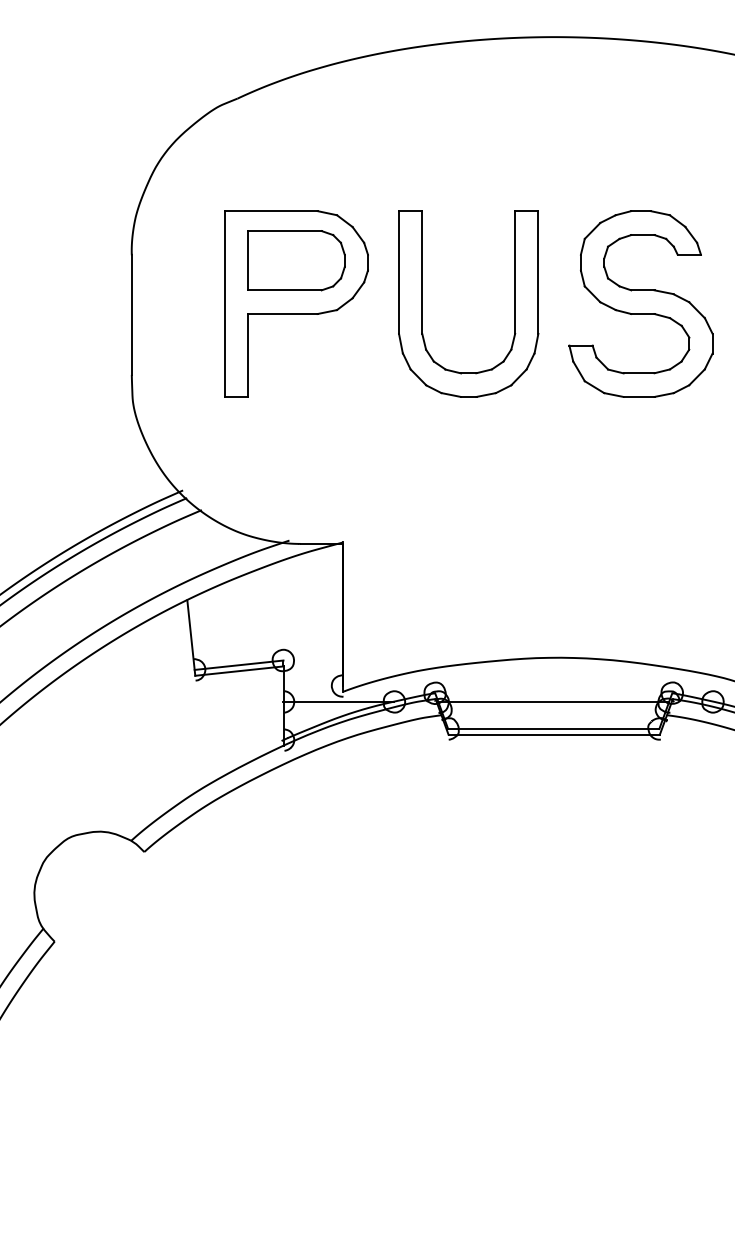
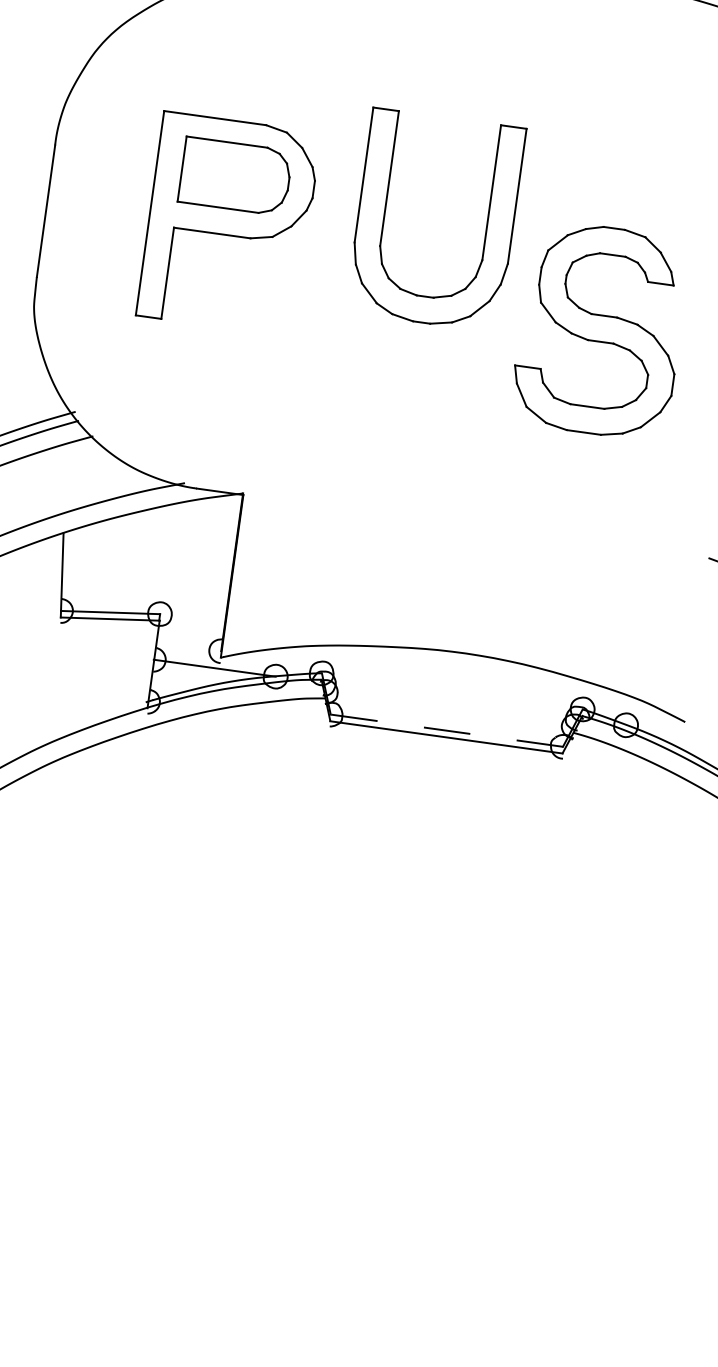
part: (422, 303) -> (385, 212), moved
part: (640, 303) -> (599, 329), moved
line: (553, 701) -> (450, 700), removed
line: (553, 728) -> (446, 730), solid -> dashed

